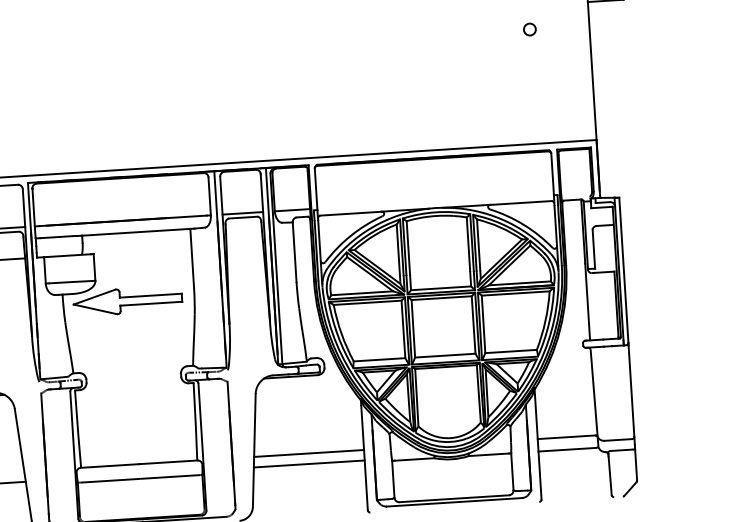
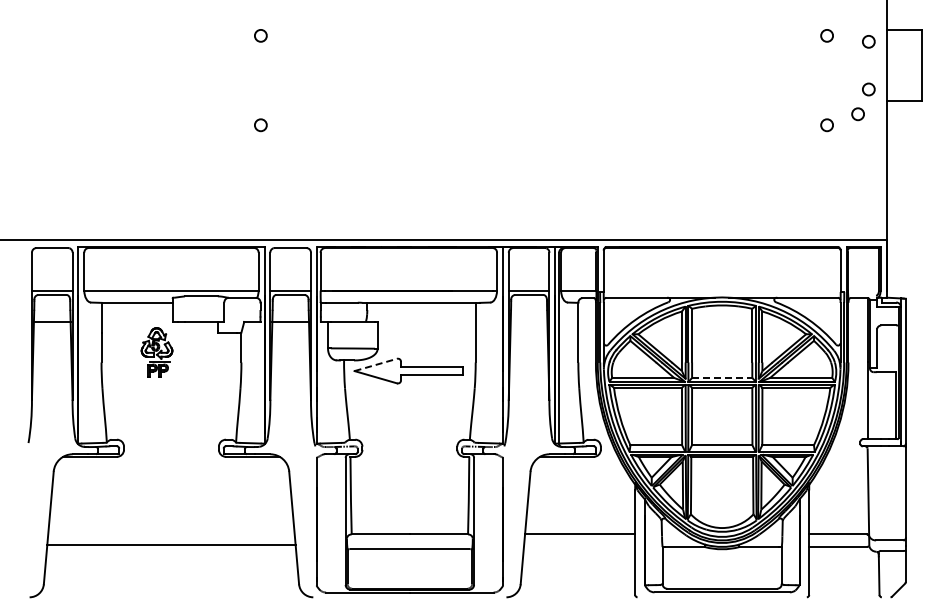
circle: (559, 16) -> (857, 114), added
line: (441, 287) -> (722, 377), solid -> dashed
line: (95, 296) -> (376, 364), solid -> dashed
line: (309, 463) -> (579, 544), removed

